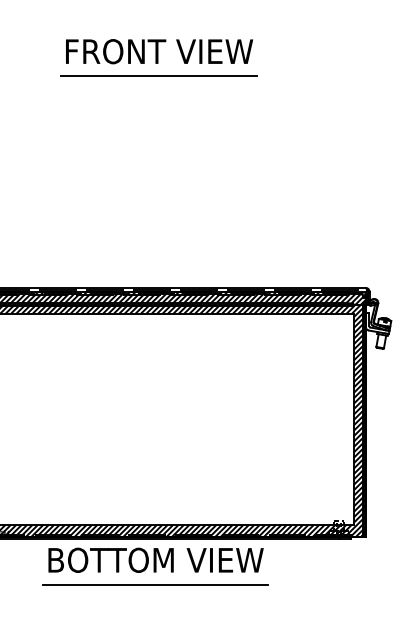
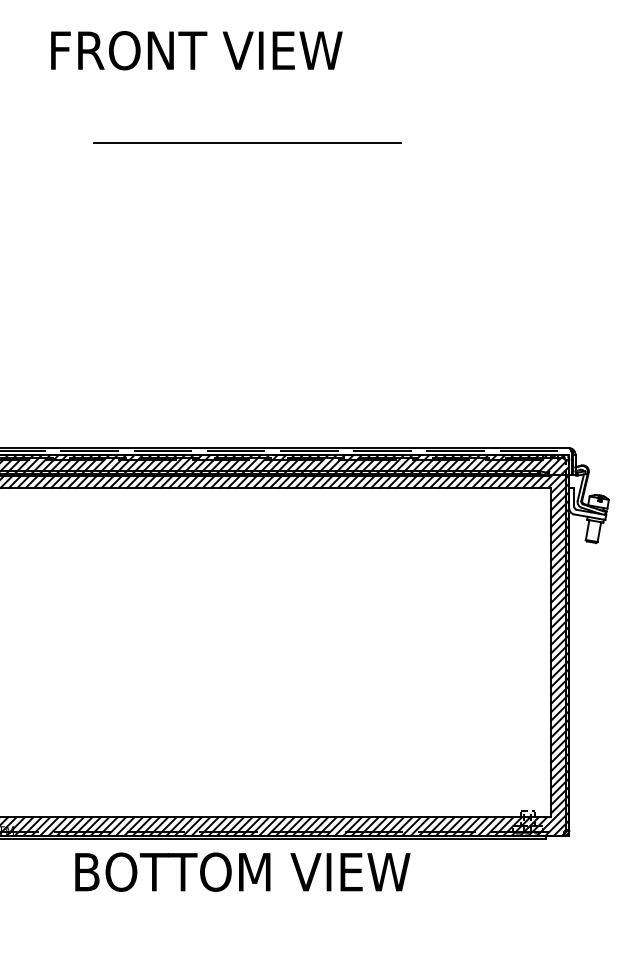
text: (159, 51) -> (196, 50), moved
line: (158, 75) -> (246, 142), moved
line: (155, 584) -> (241, 909), removed

